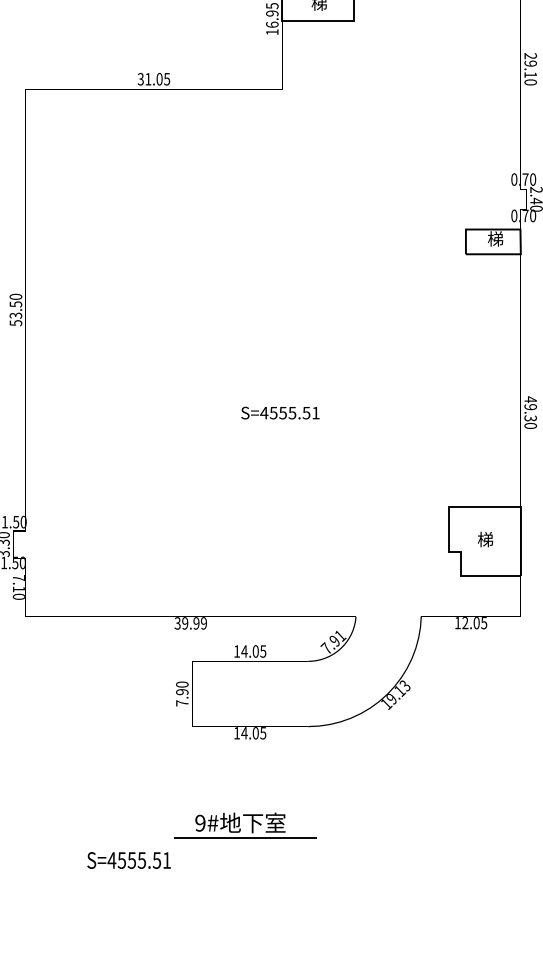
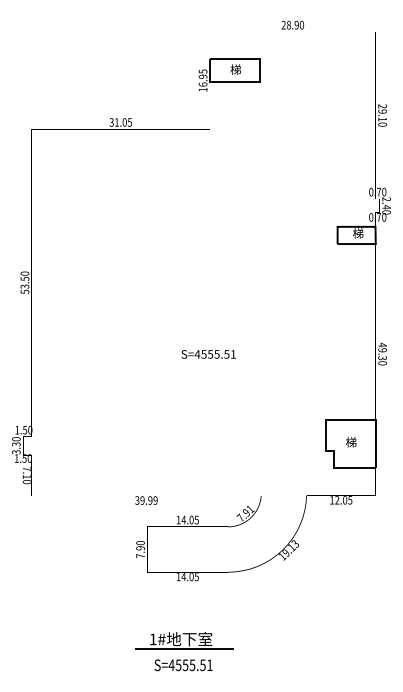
text: (199, 823) -> (152, 639), 9# -> 1#
text: (128, 860) -> (183, 665), moved

